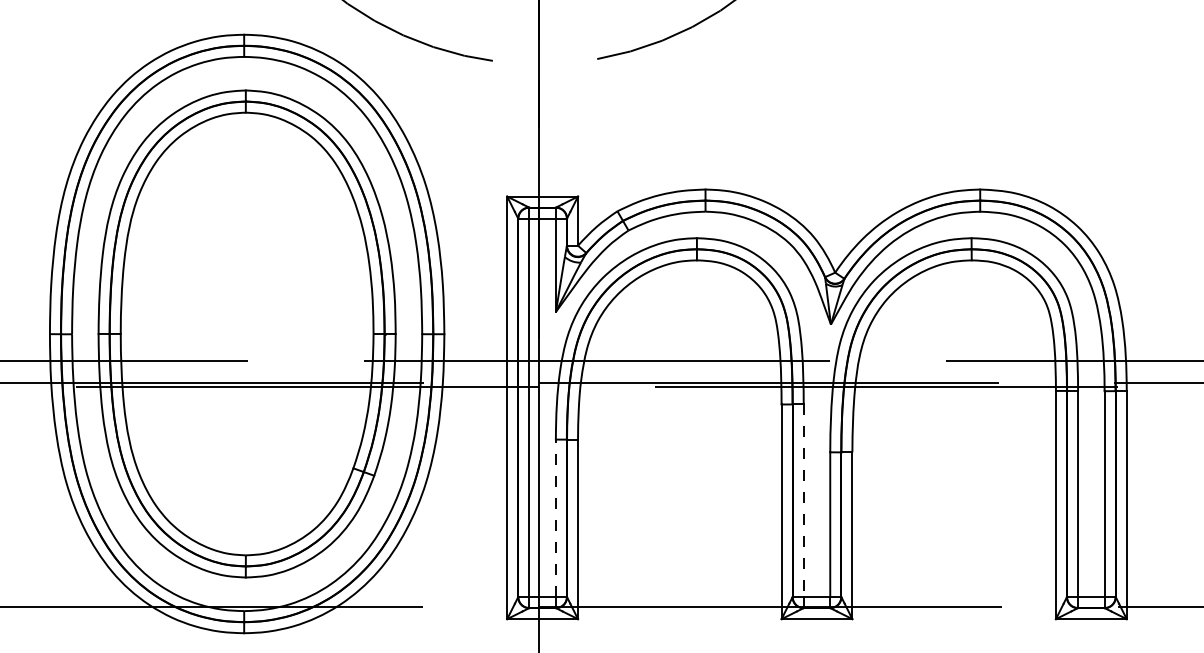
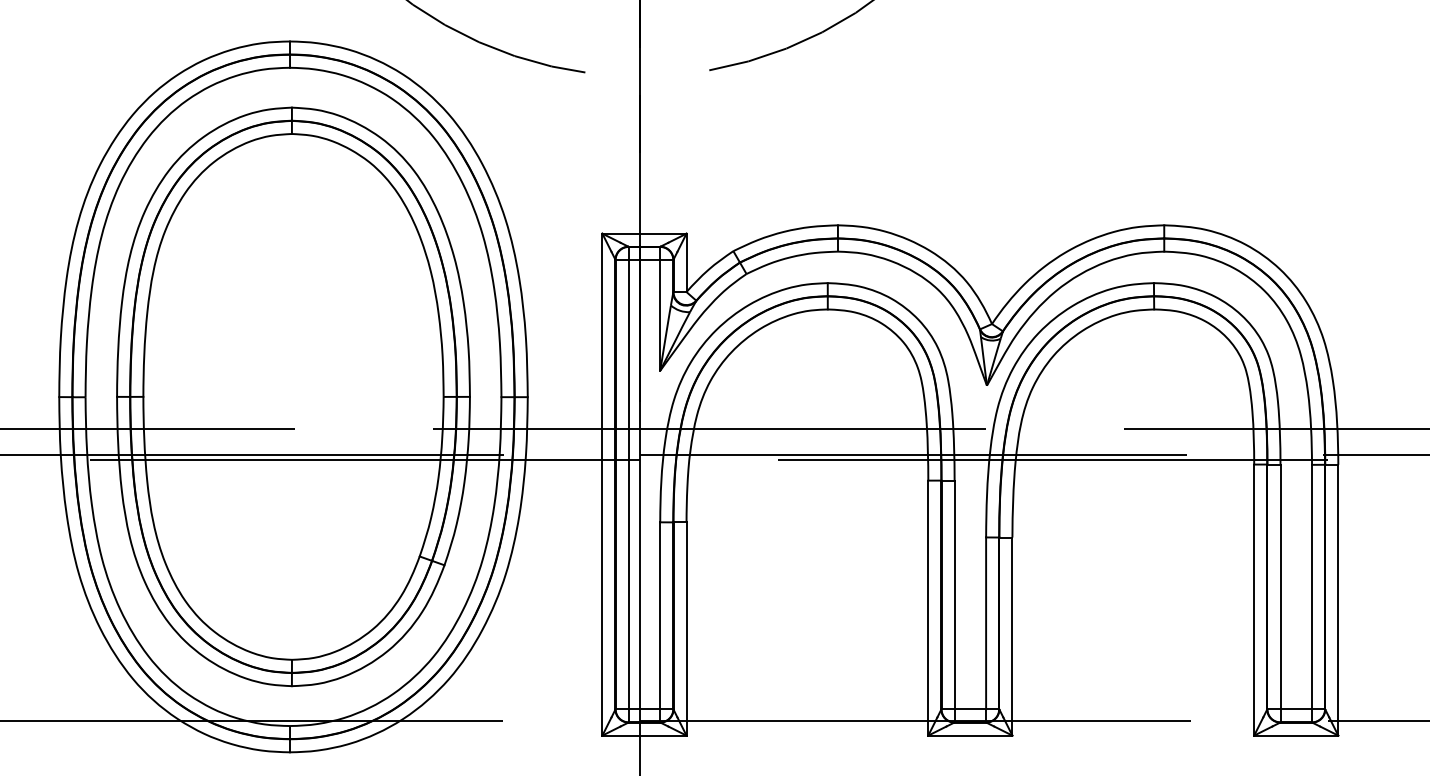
line: (803, 501) -> (954, 595), dashed -> solid
line: (555, 518) -> (659, 616), dashed -> solid

